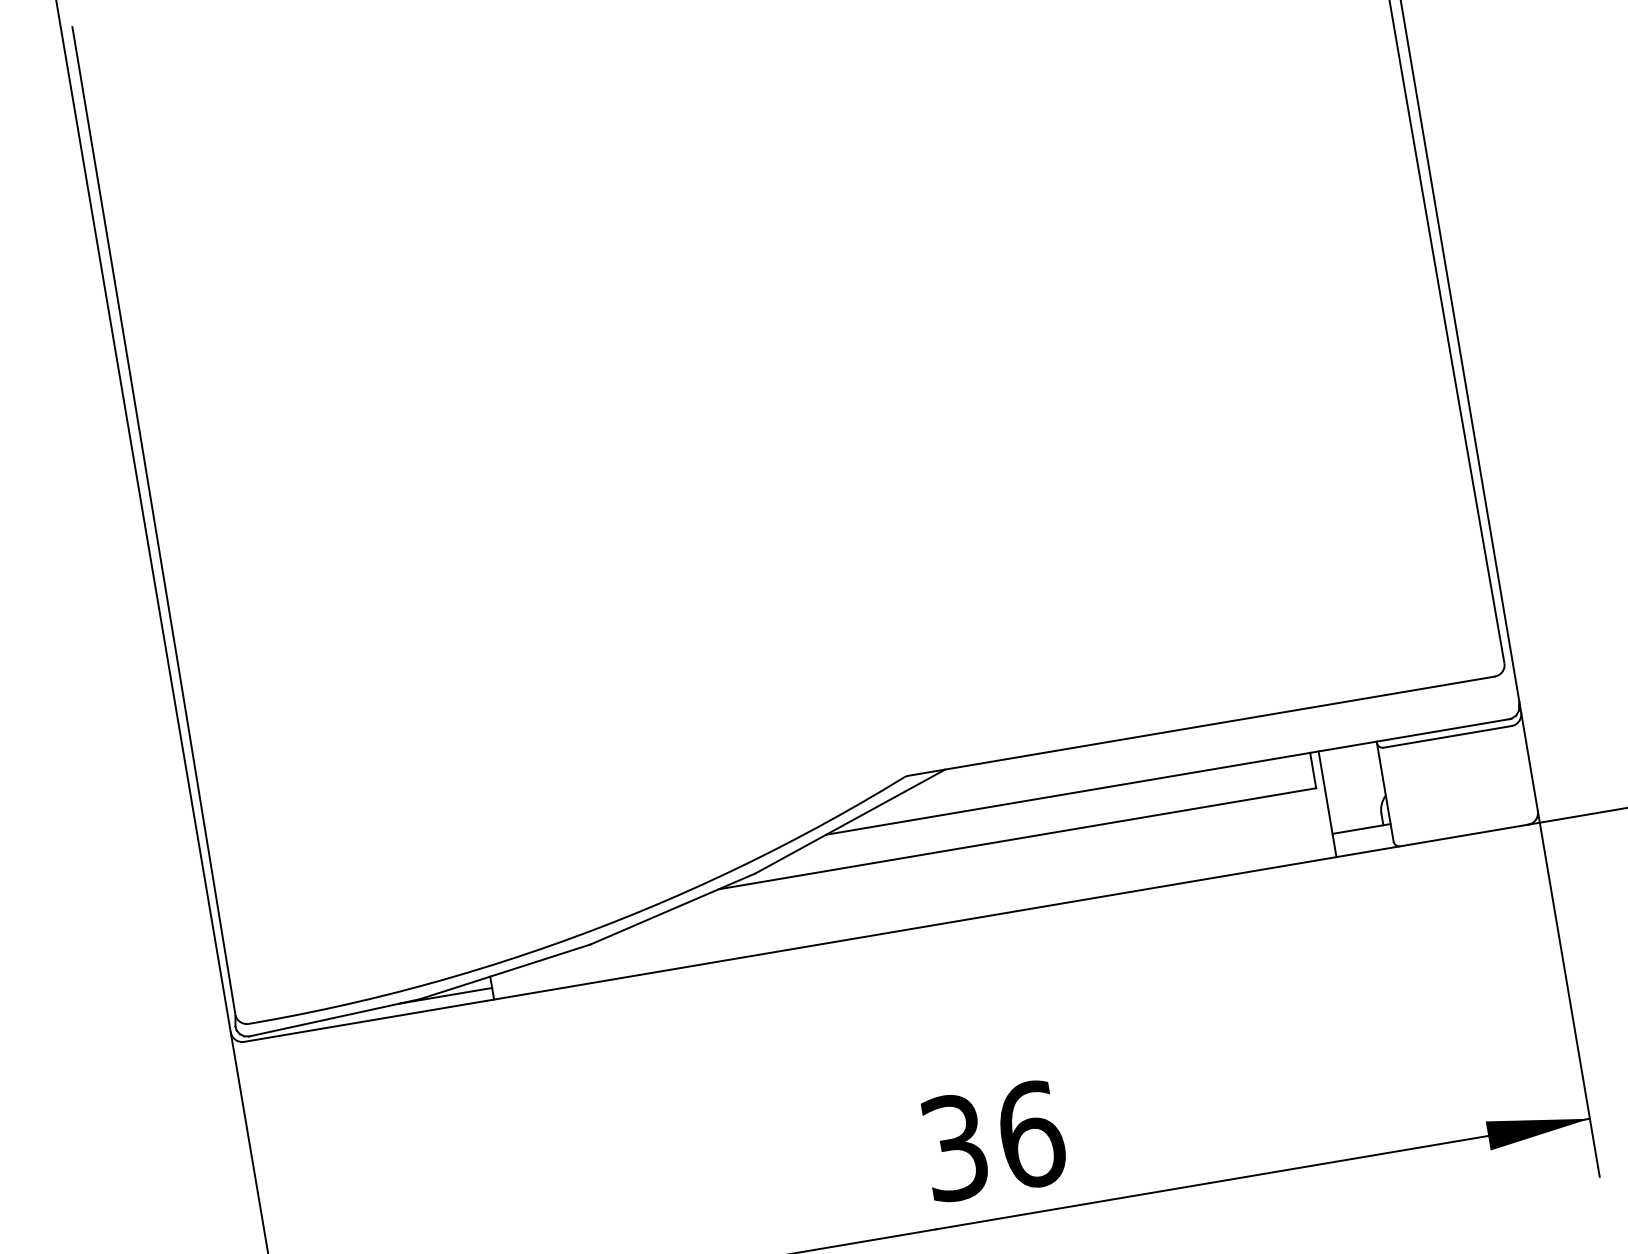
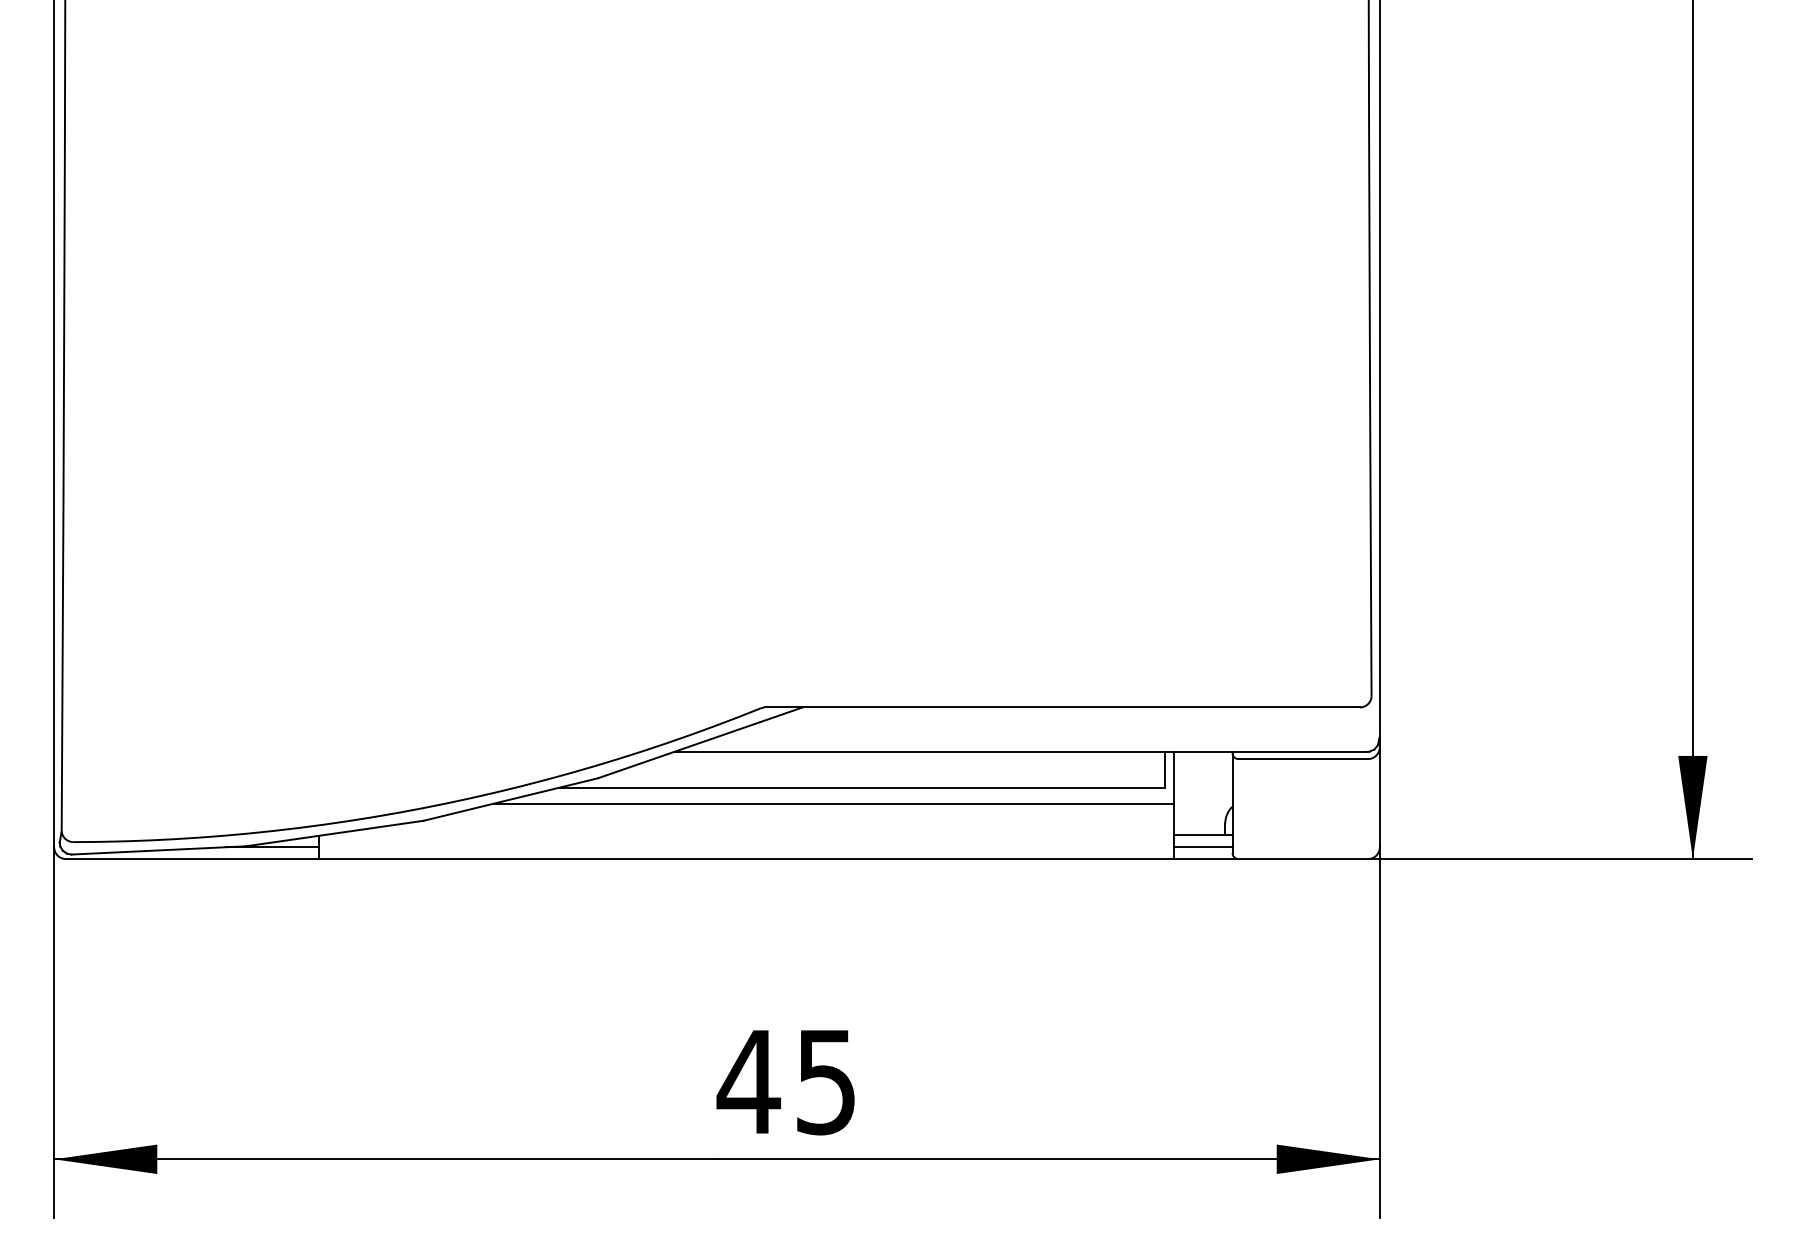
line: (1363, 840) -> (1202, 847), added
line: (991, 859) -> (833, 803), added
text: (991, 1141) -> (786, 1081), 36 -> 45

